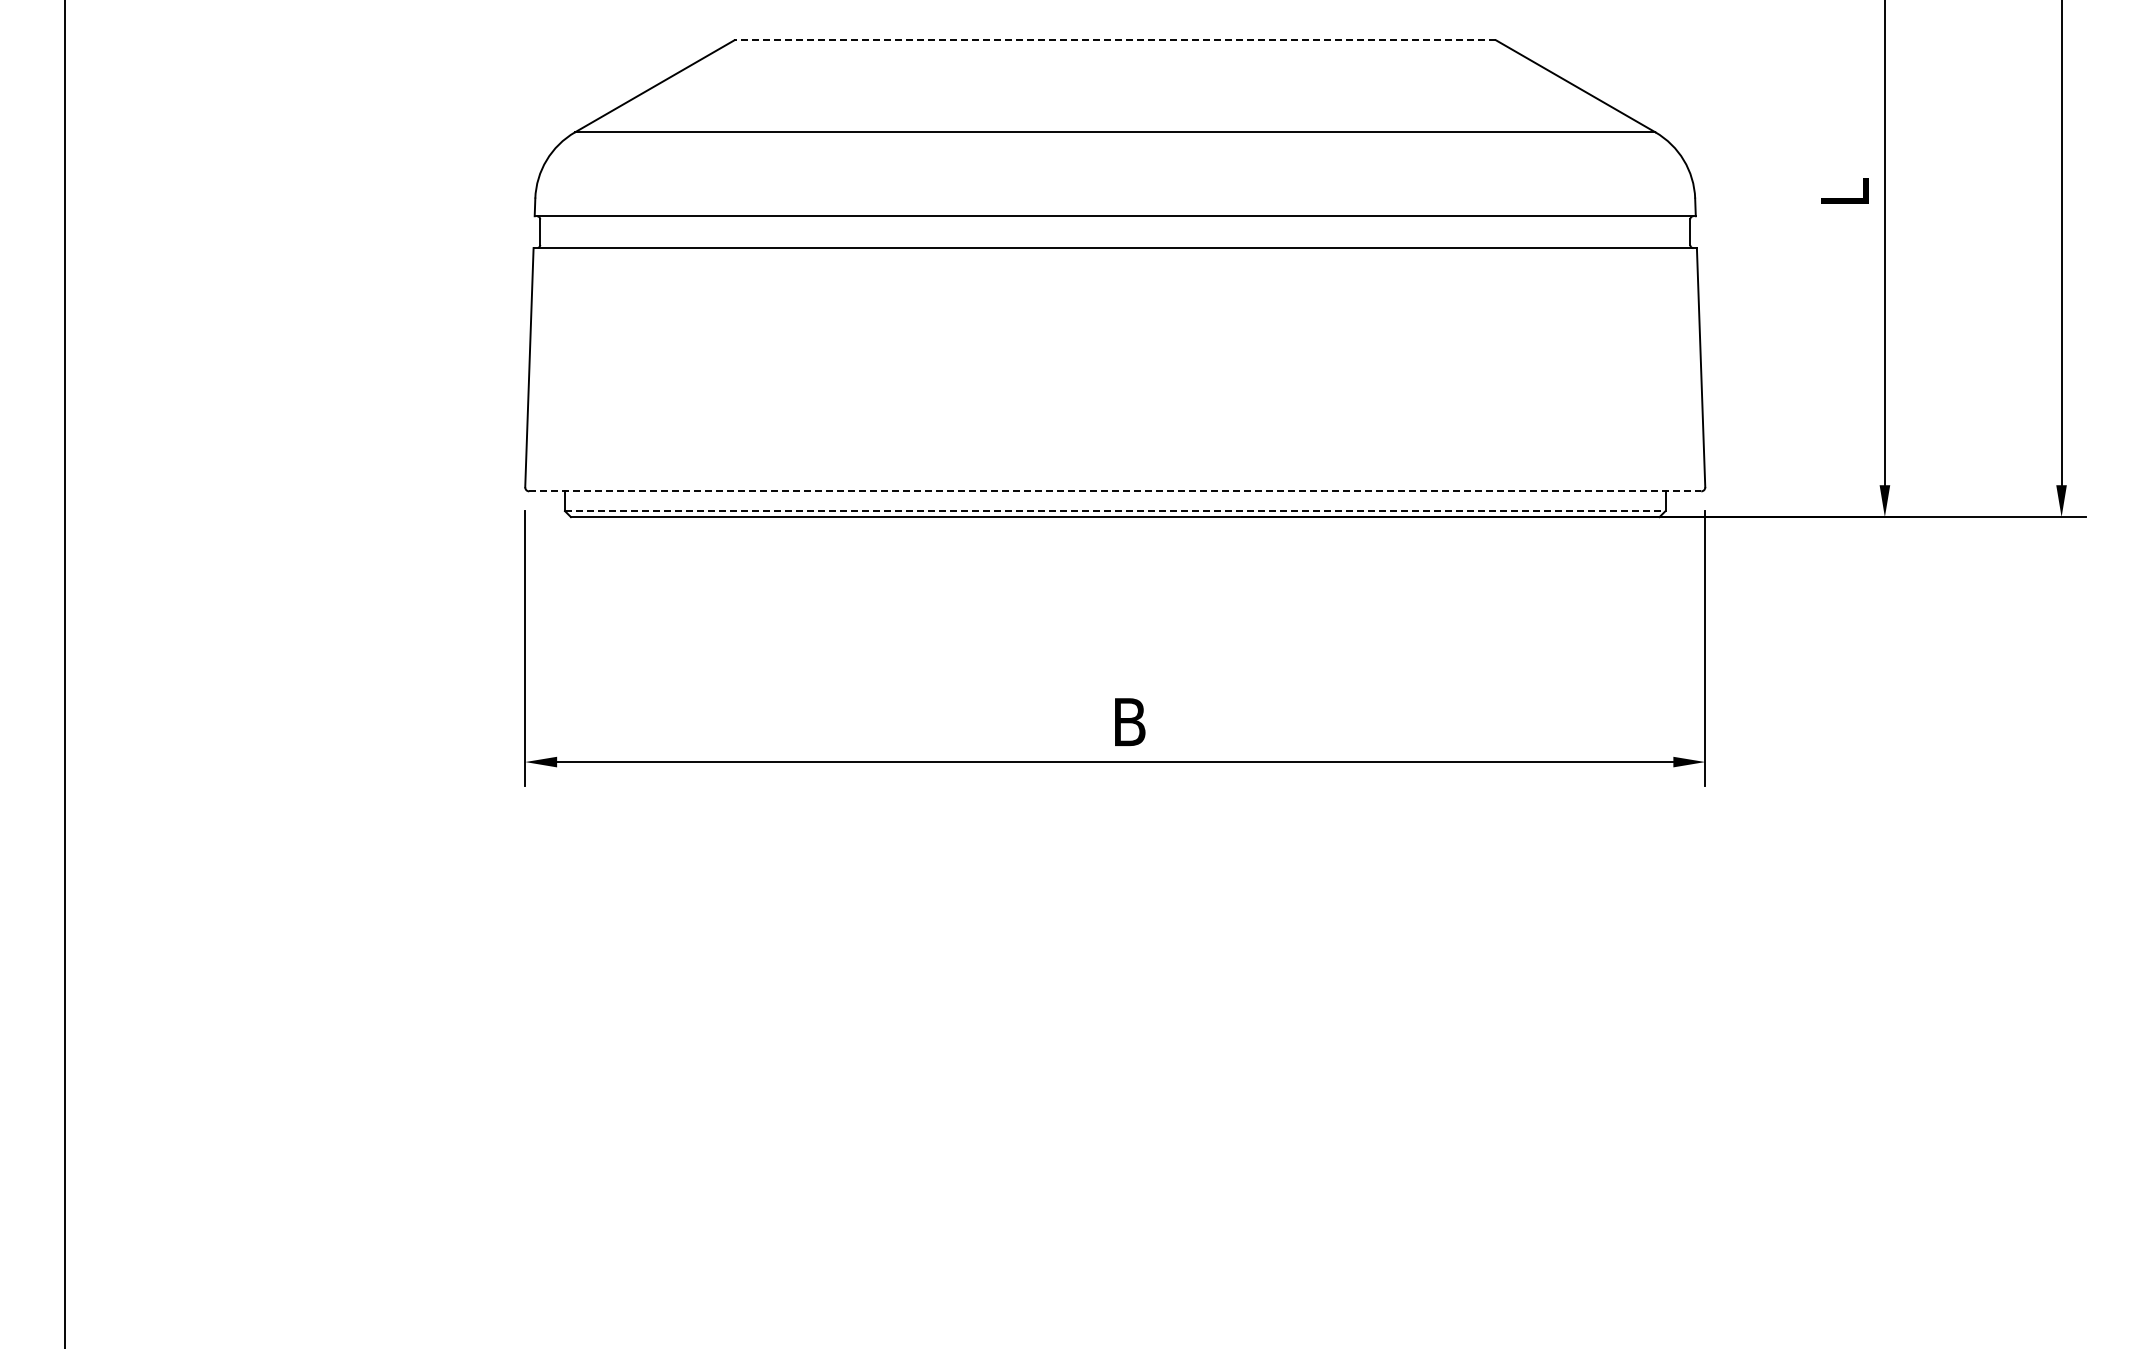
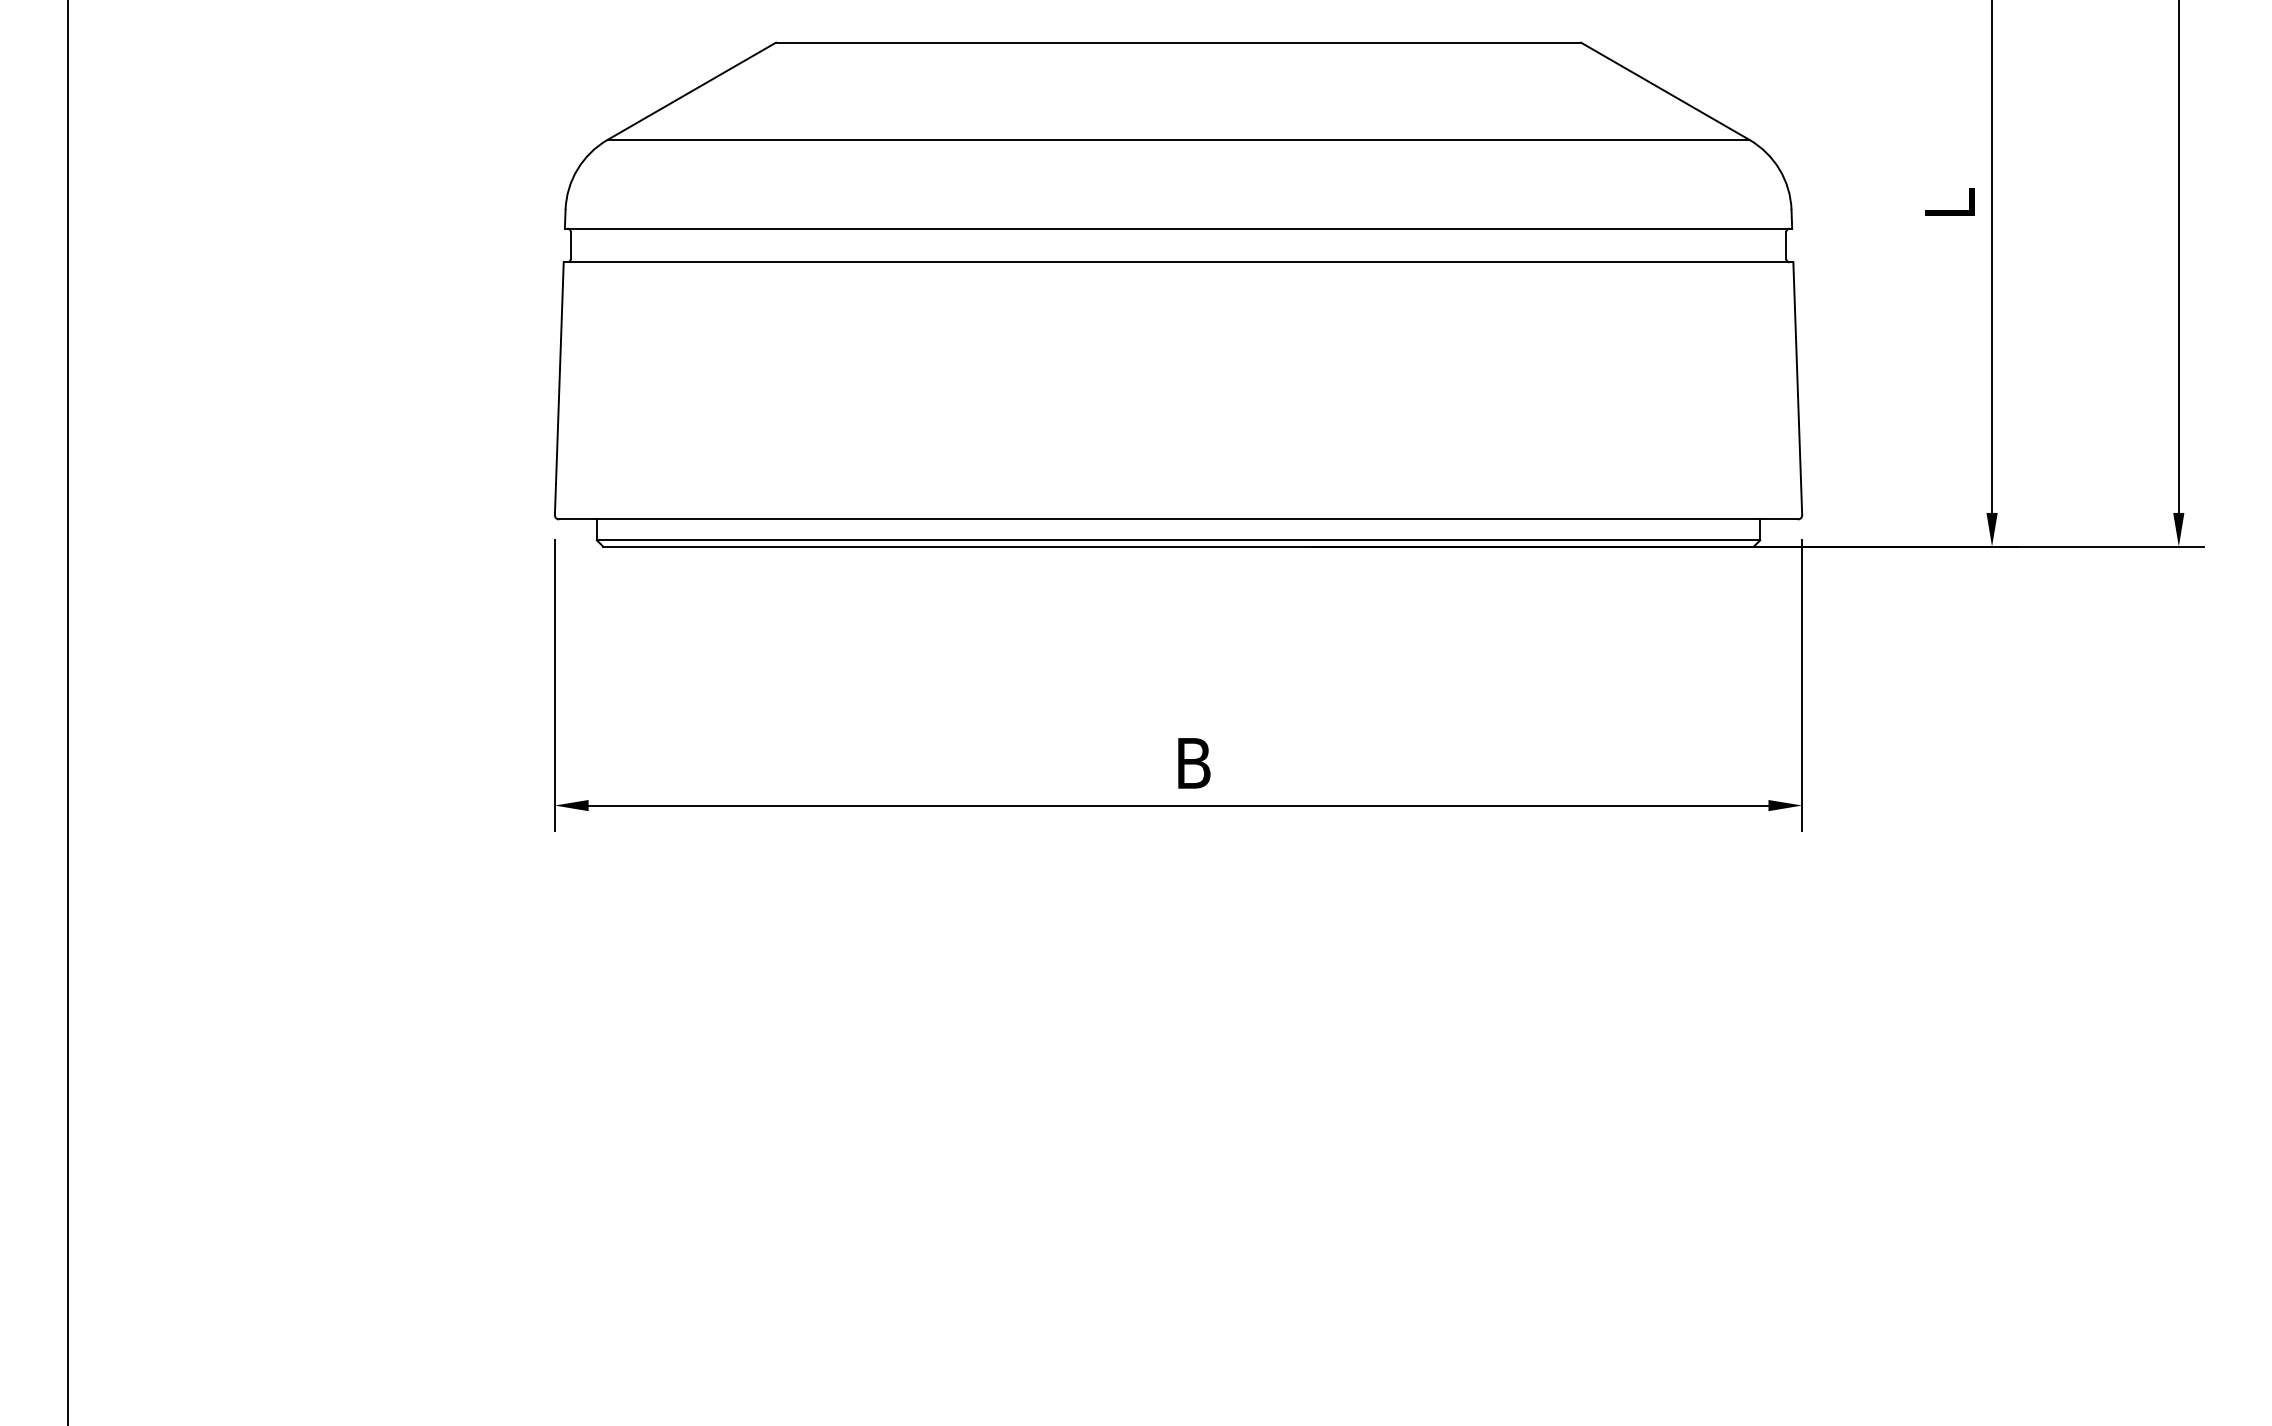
line: (1115, 40) -> (1178, 42), dashed -> solid
line: (1115, 491) -> (1178, 519), dashed -> solid
line: (1115, 511) -> (1178, 540), dashed -> solid

